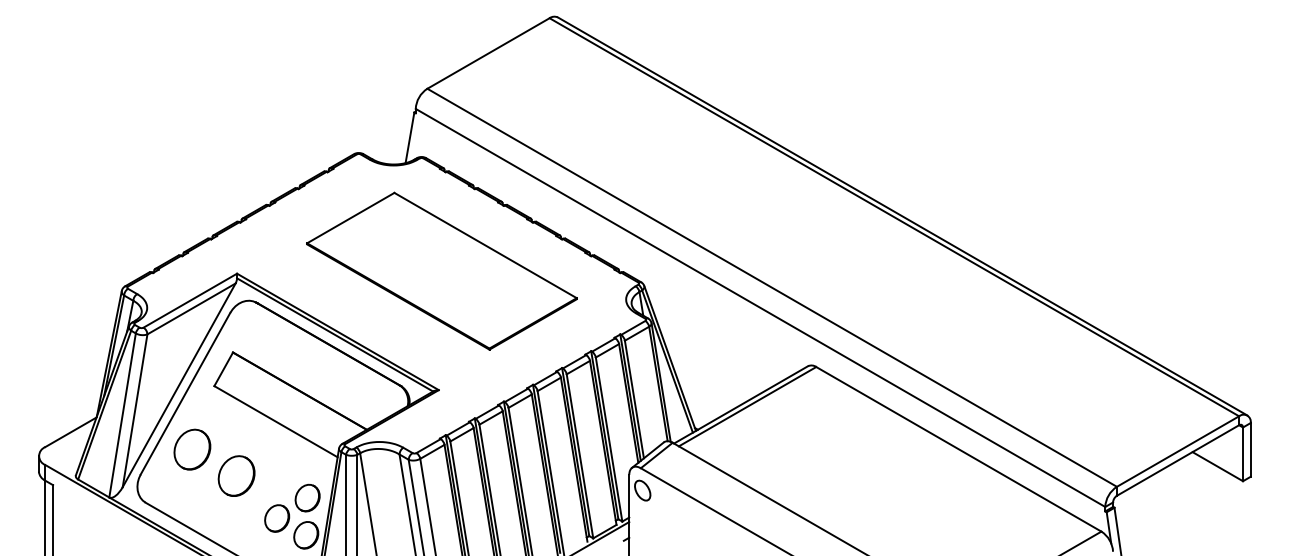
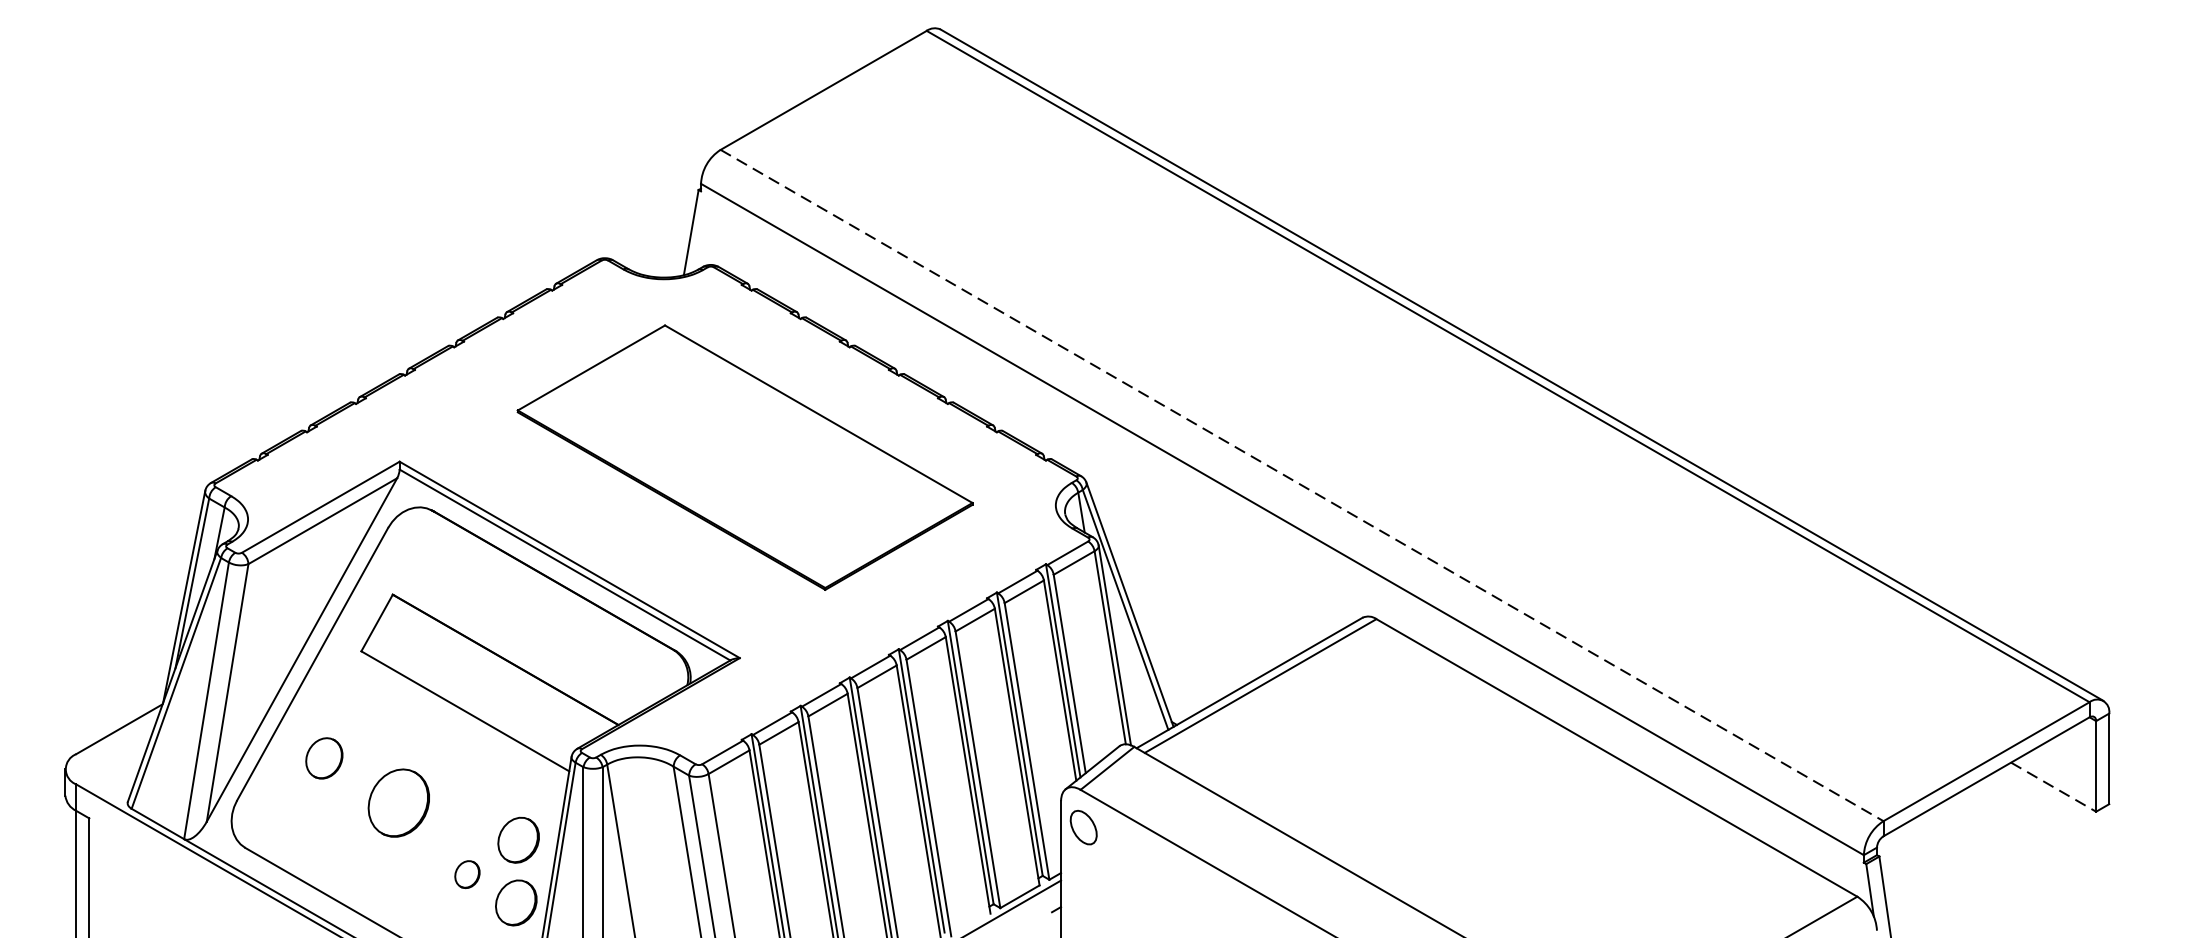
line: (772, 288) -> (1302, 486), solid -> dashed
part: (192, 449) -> (324, 758), size x0.6
line: (1218, 466) -> (2054, 786), solid -> dashed
part: (277, 518) -> (467, 874), size x0.6

